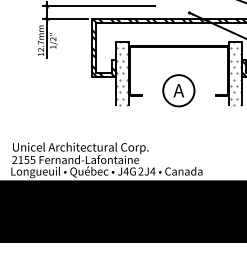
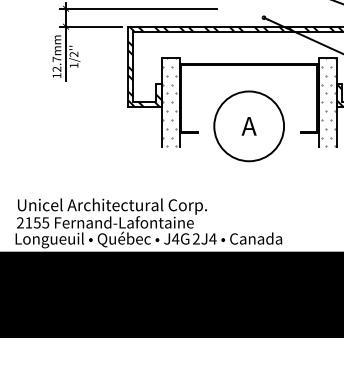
circle: (178, 90) -> (248, 125), size x1.6

